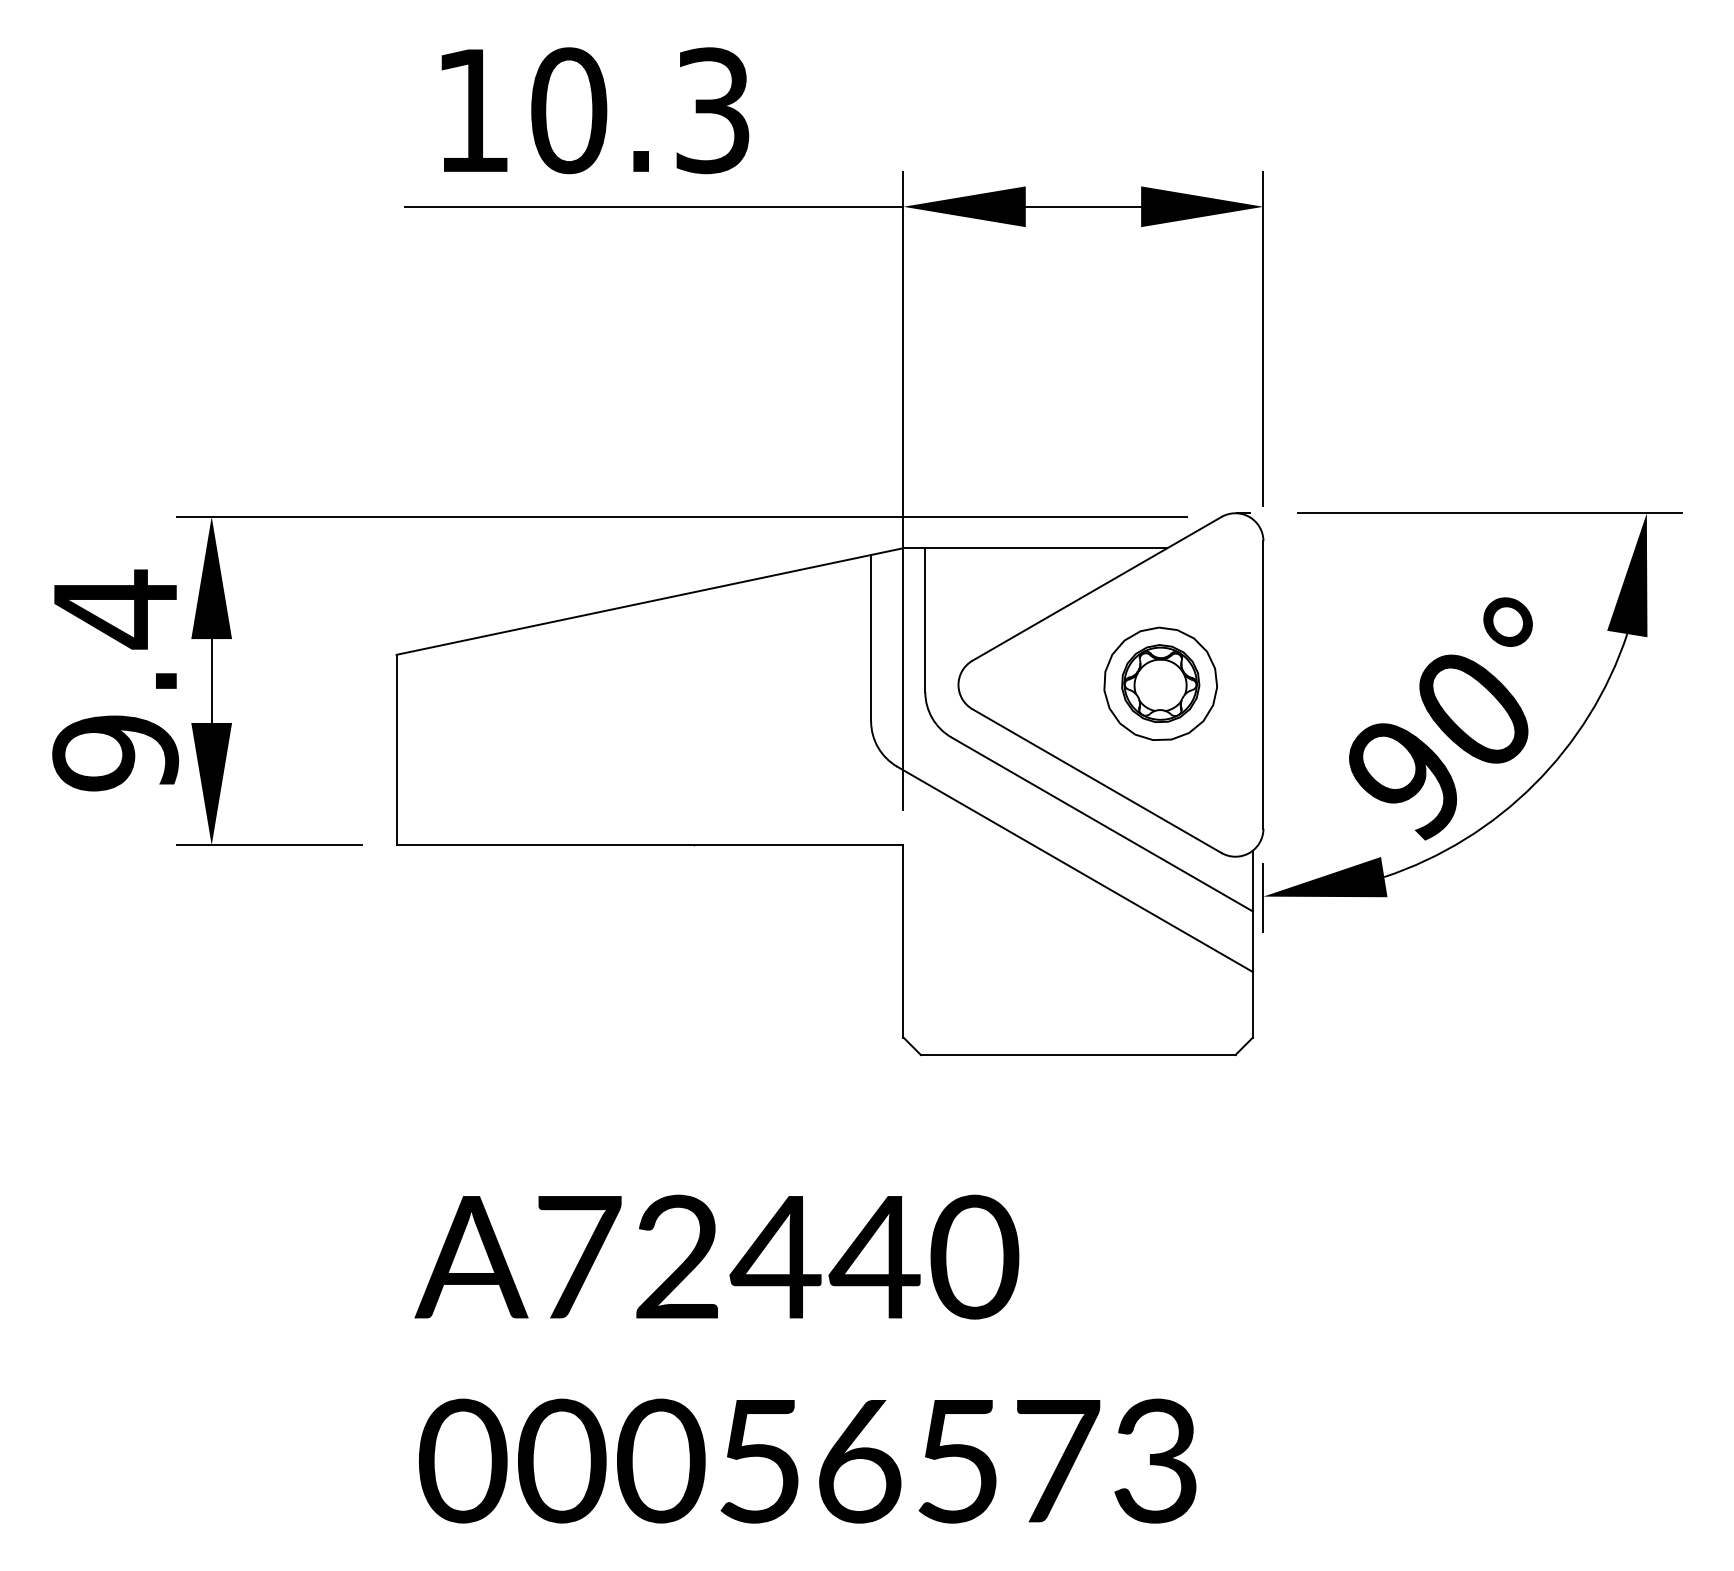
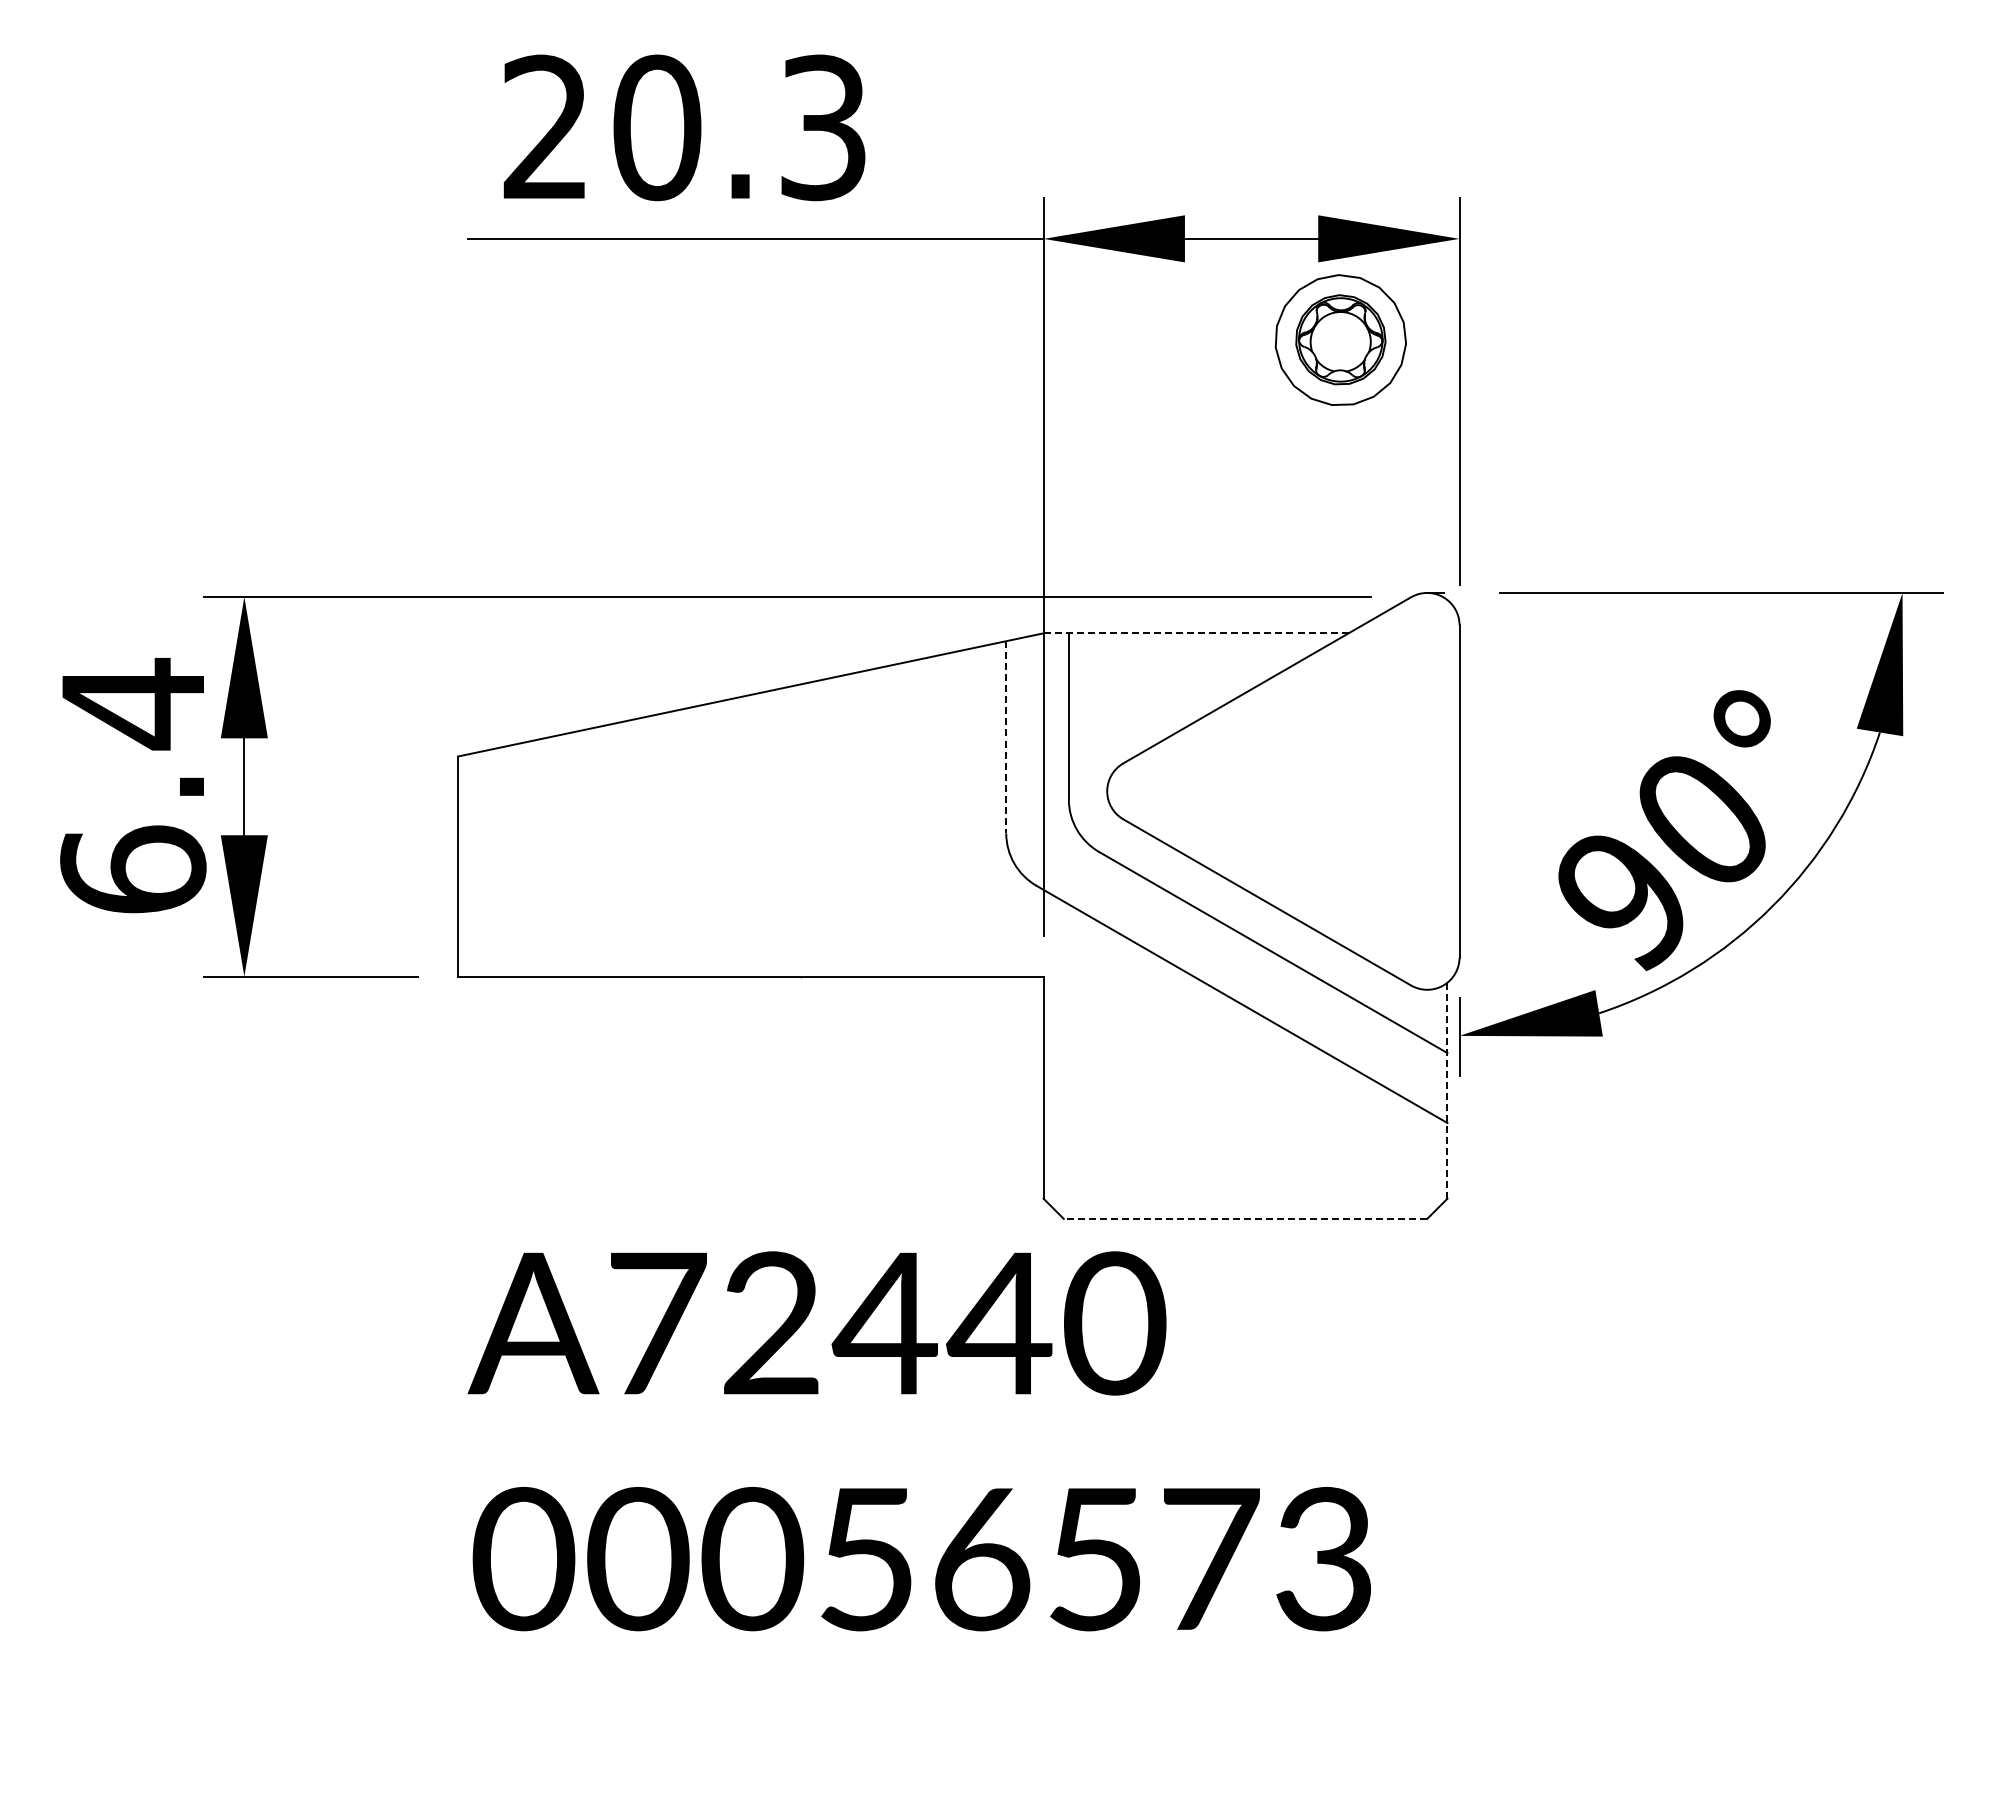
text: (471, 109) -> (544, 126), 10.3 -> 20.3
line: (1035, 548) -> (1196, 633), solid -> dashed
line: (871, 638) -> (1006, 737), solid -> dashed
part: (1160, 683) -> (1340, 339), moved
text: (115, 752) -> (133, 869), 9.4 -> 6.4
line: (1253, 944) -> (1447, 1091), solid -> dashed
line: (1078, 1054) -> (1245, 1218), solid -> dashed
text: (804, 1359) -> (918, 1441), moved

